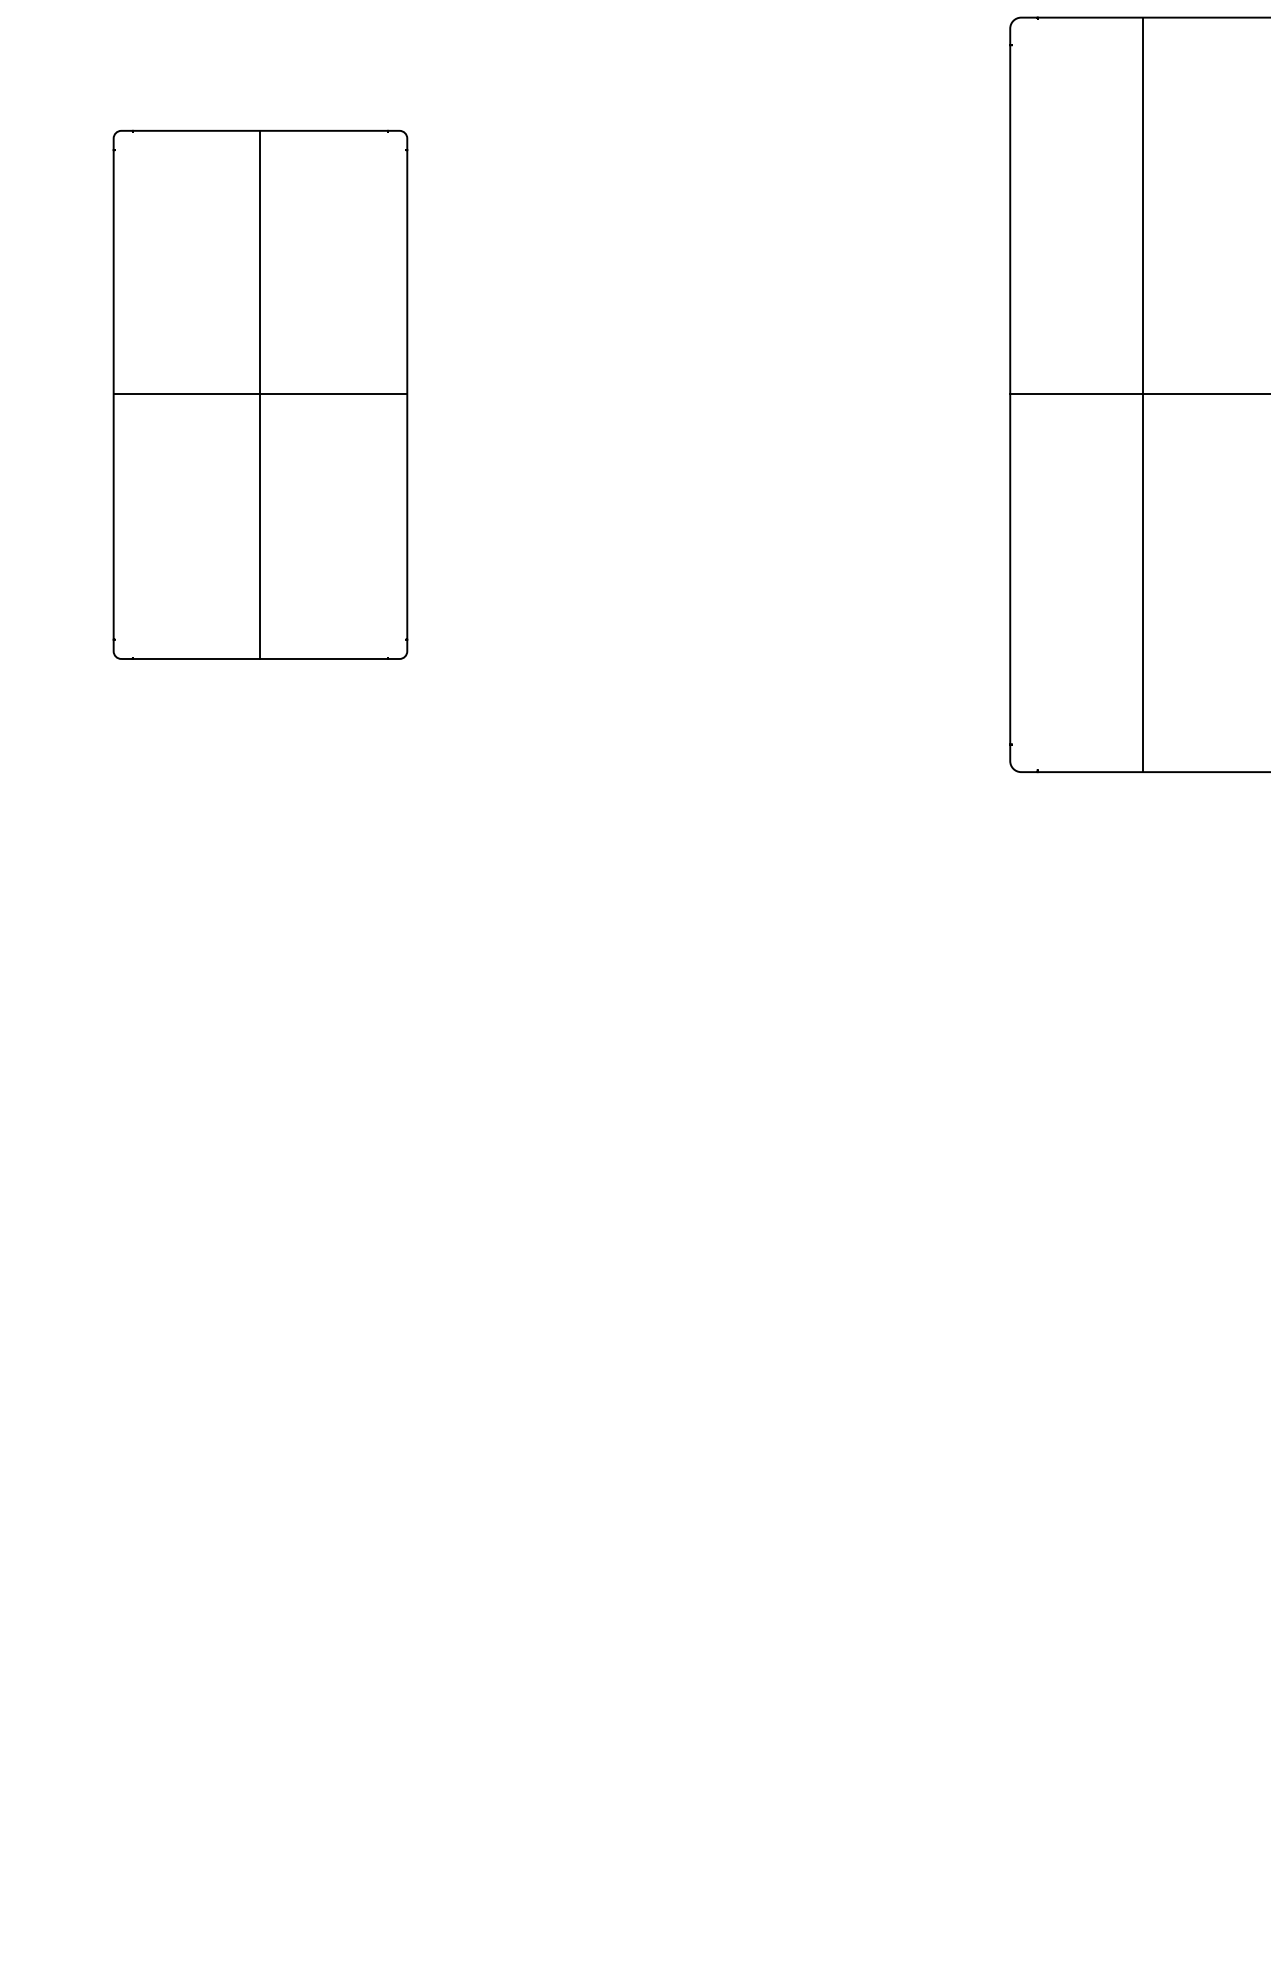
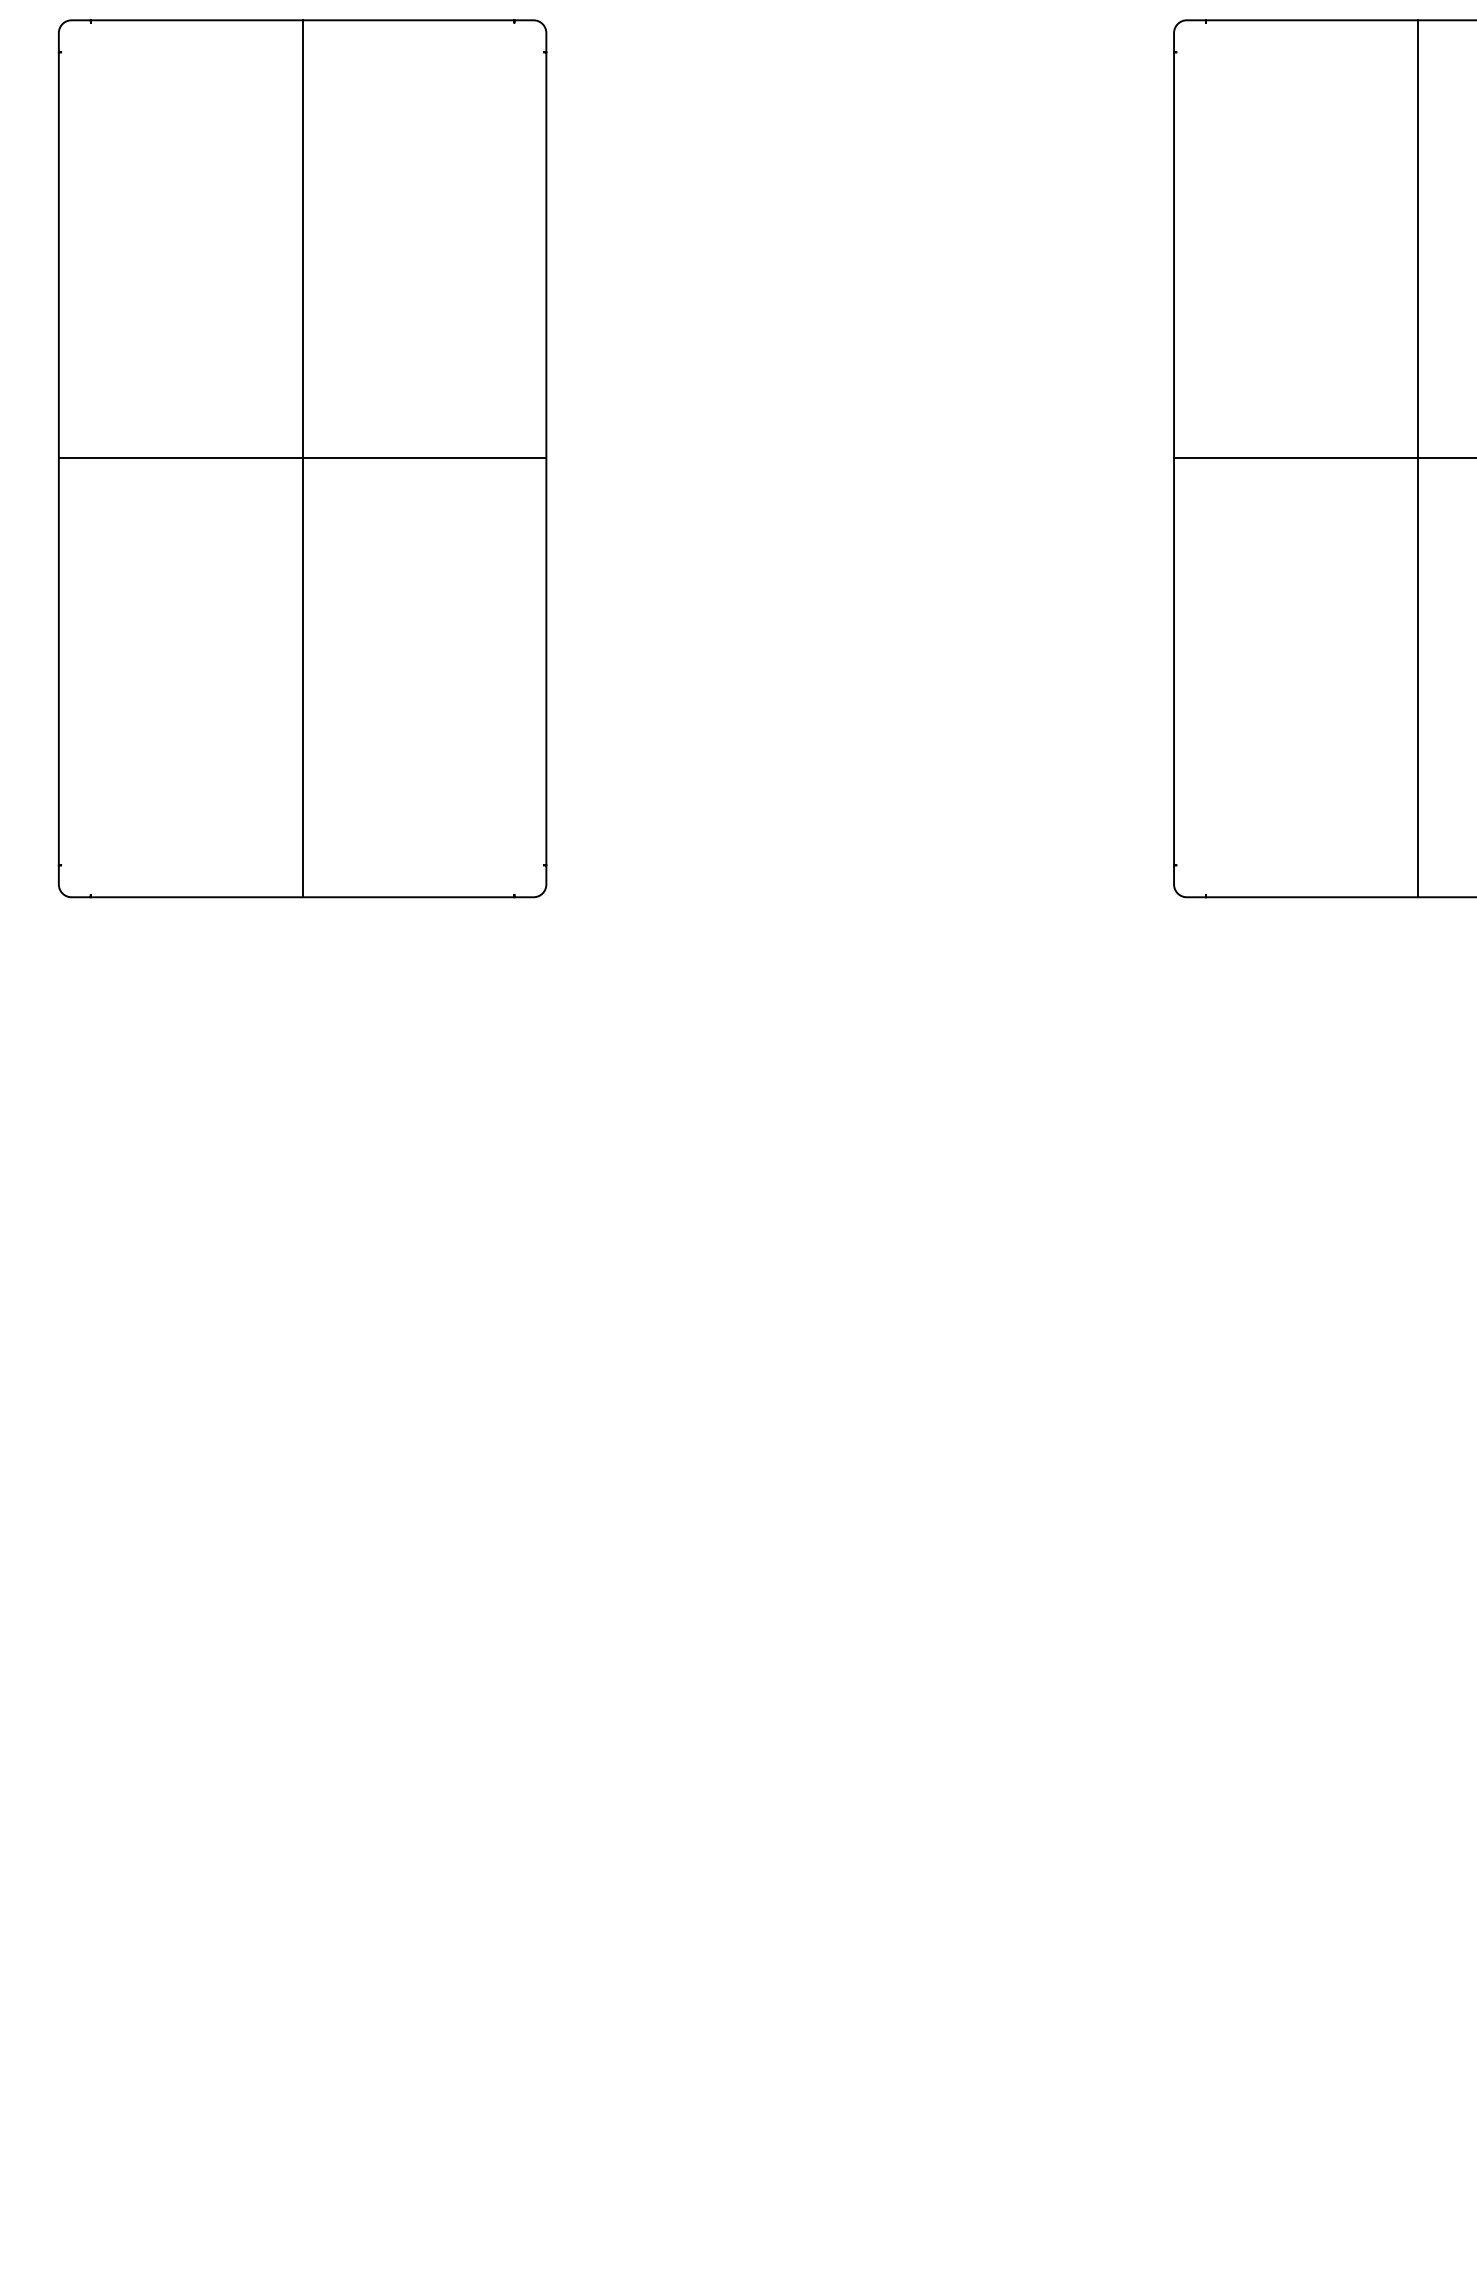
part: (260, 394) -> (302, 458), size x1.43
line: (1142, 394) -> (1417, 458), moved

